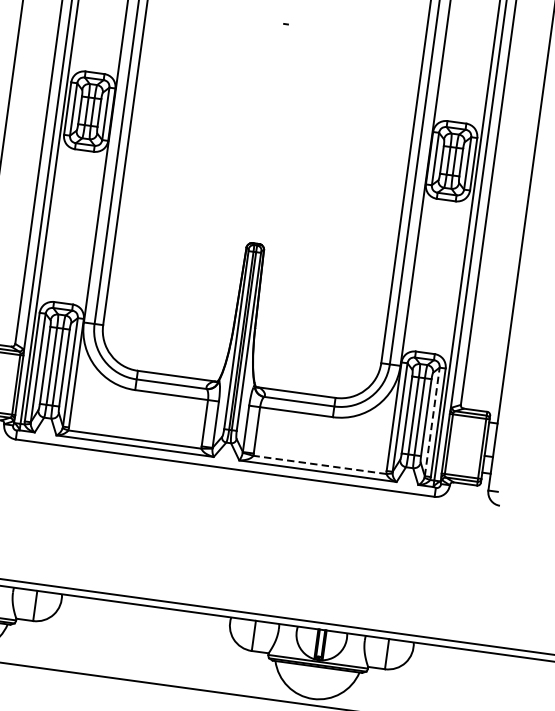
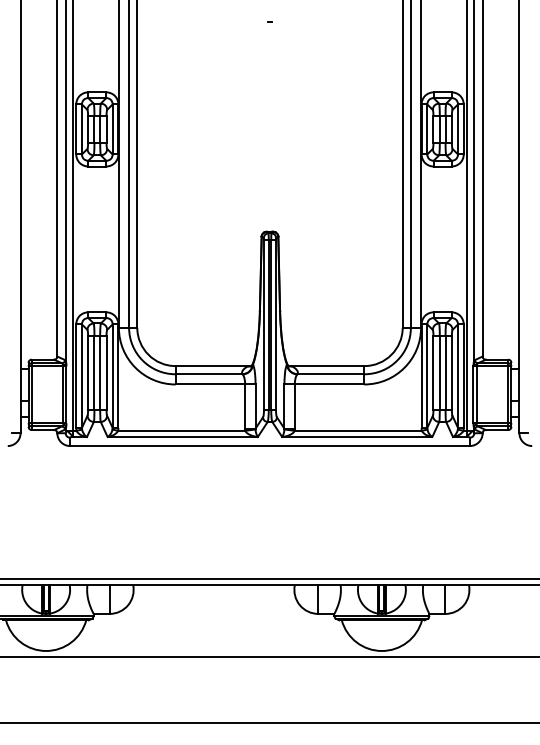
line: (432, 422) -> (458, 376), dashed -> solid
line: (320, 464) -> (358, 430), dashed -> solid

